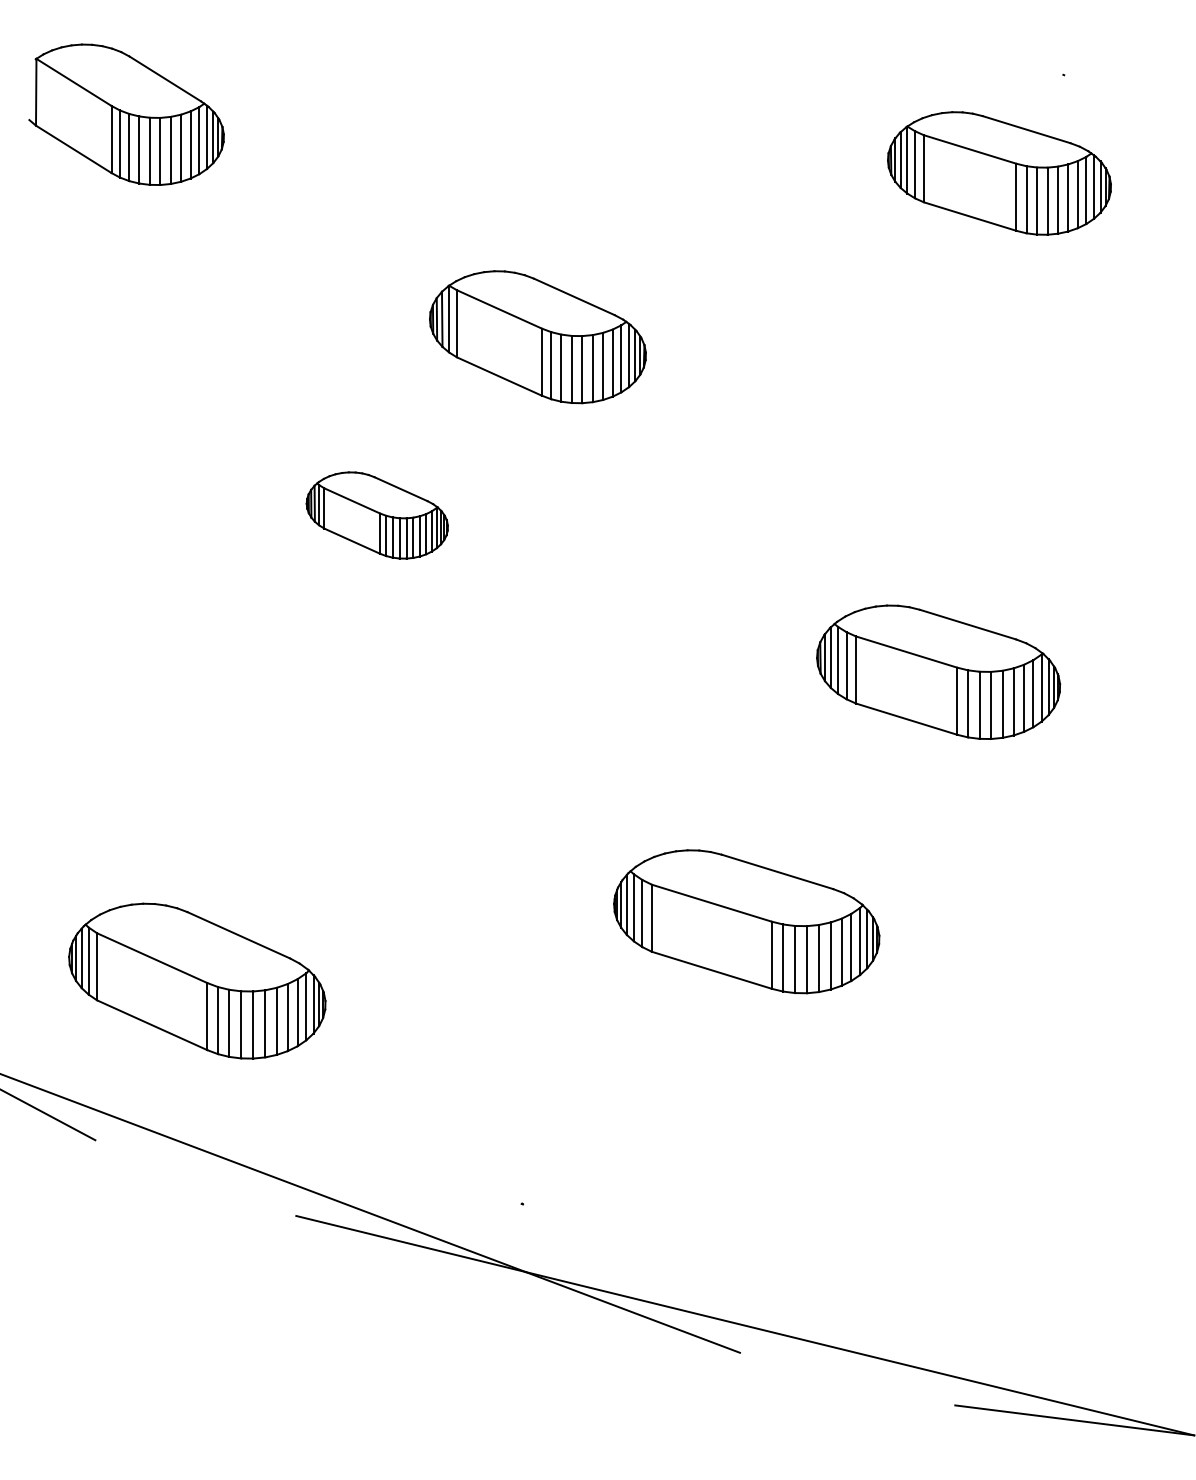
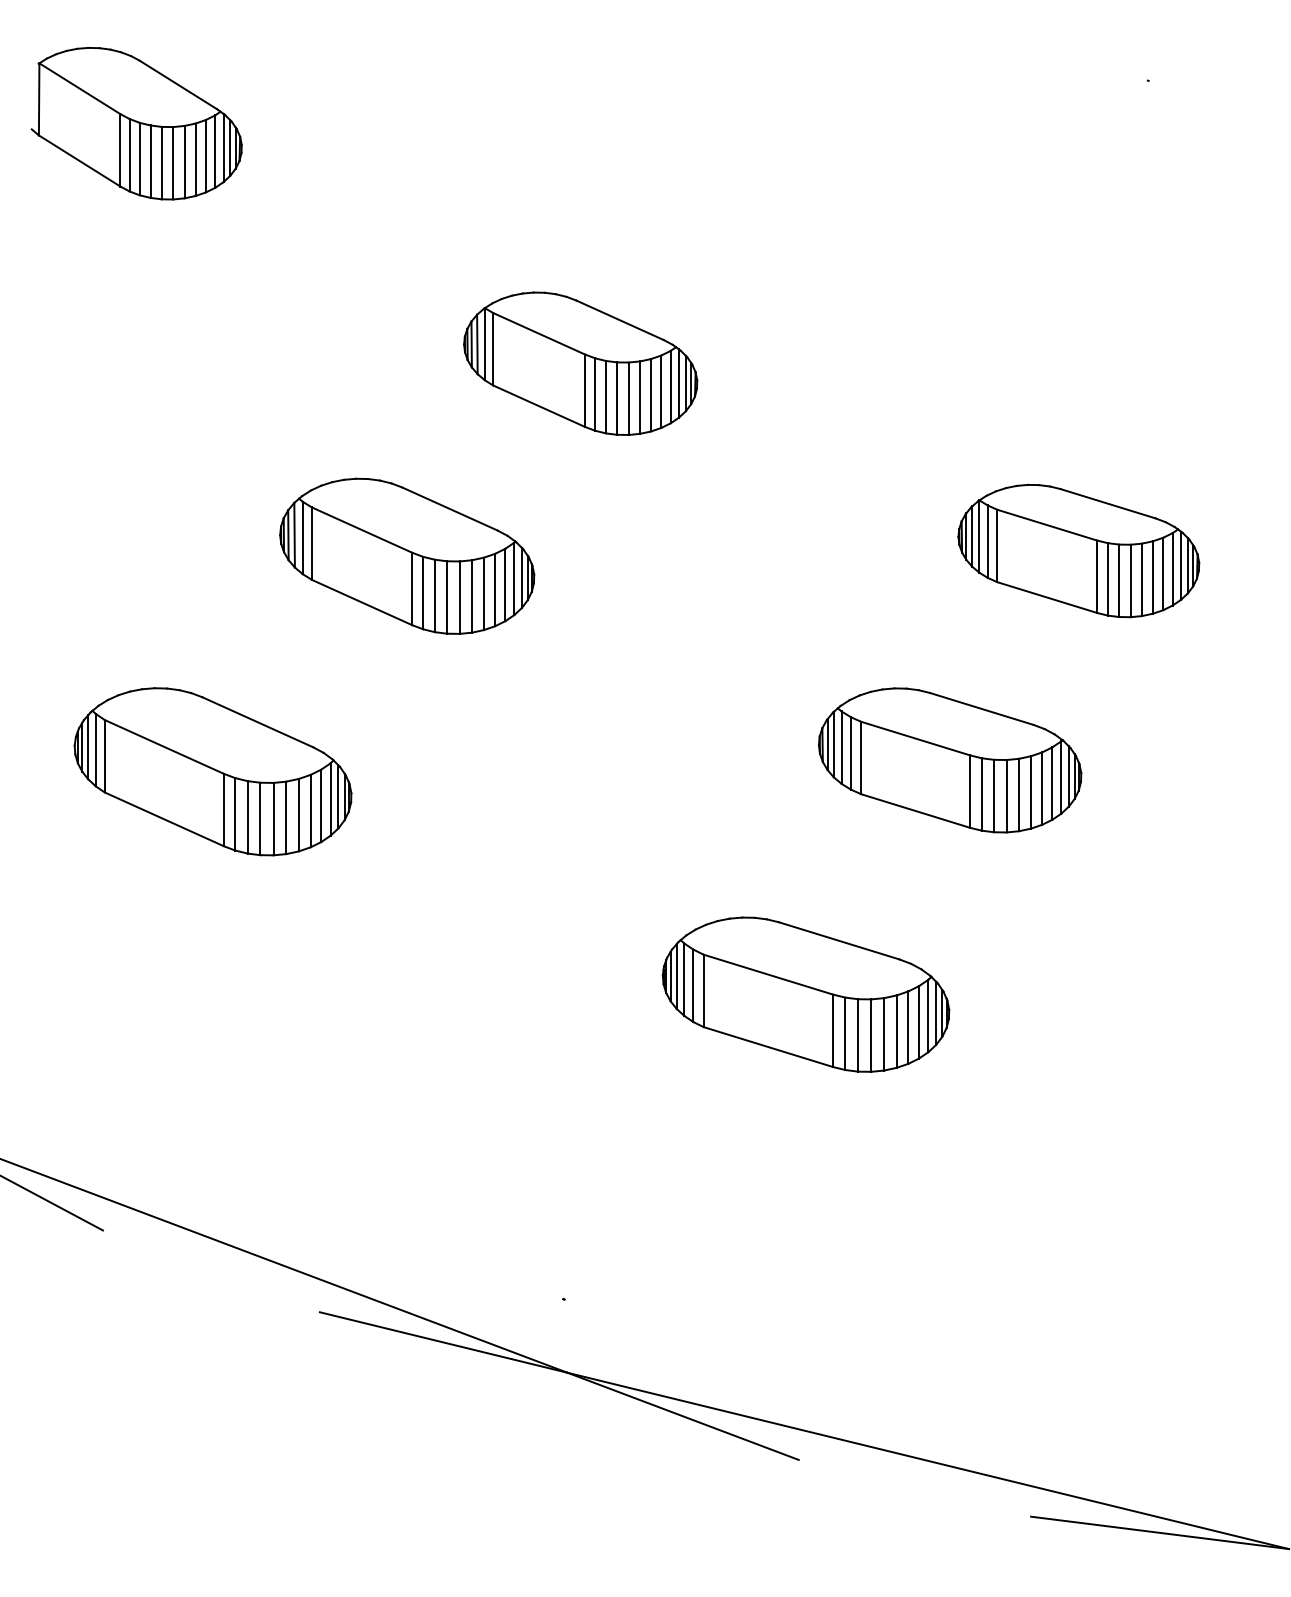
part: (999, 172) -> (1078, 550), moved
part: (377, 514) -> (407, 555), size x1.67
part: (938, 672) -> (950, 760), moved
part: (196, 980) -> (212, 771), moved

